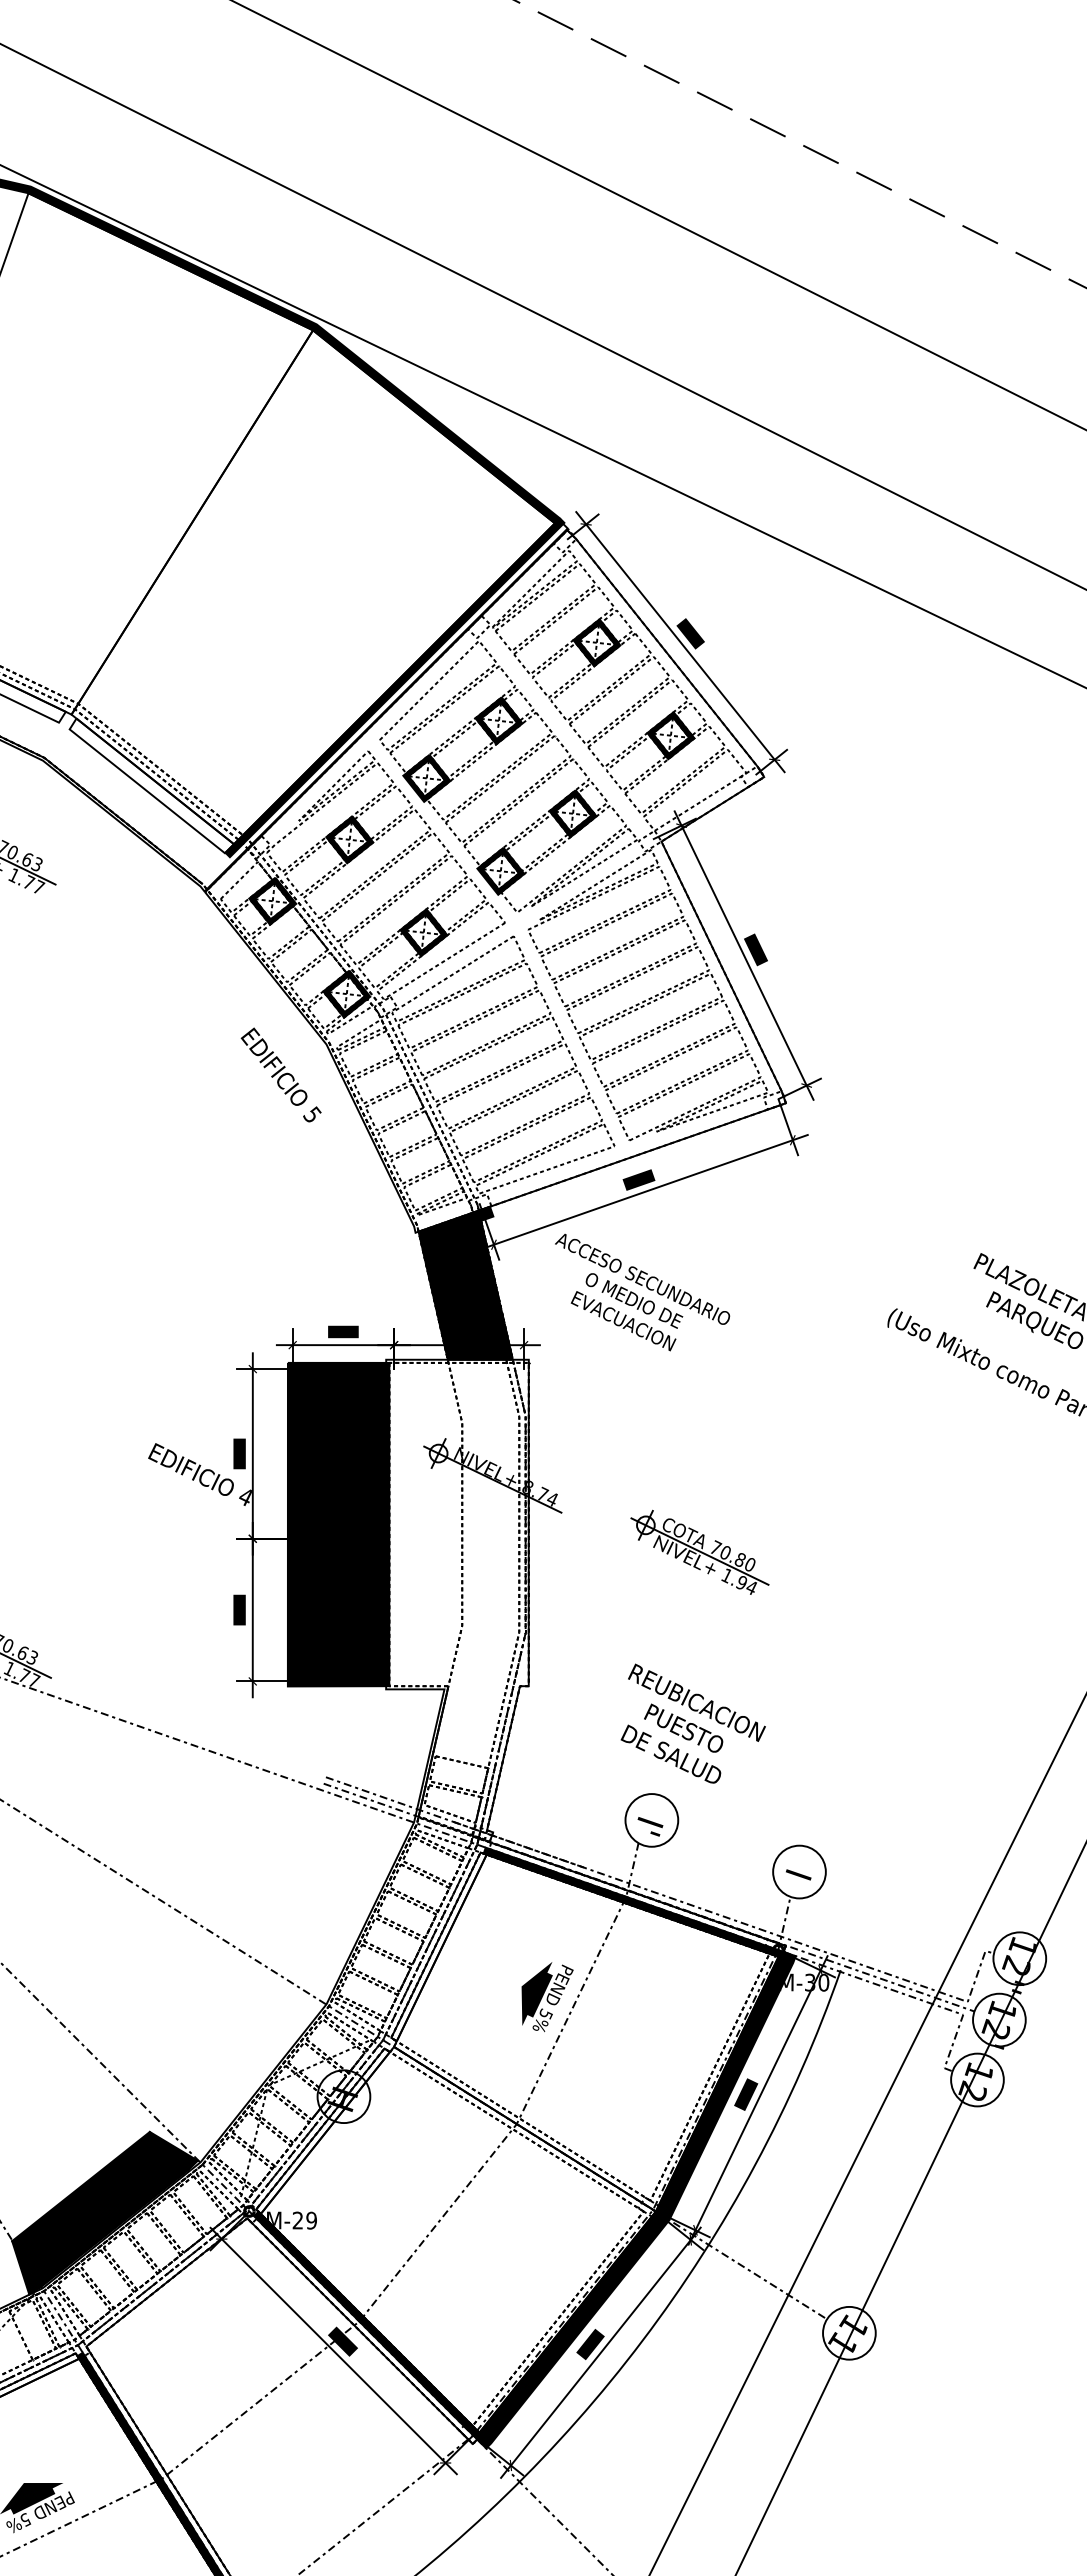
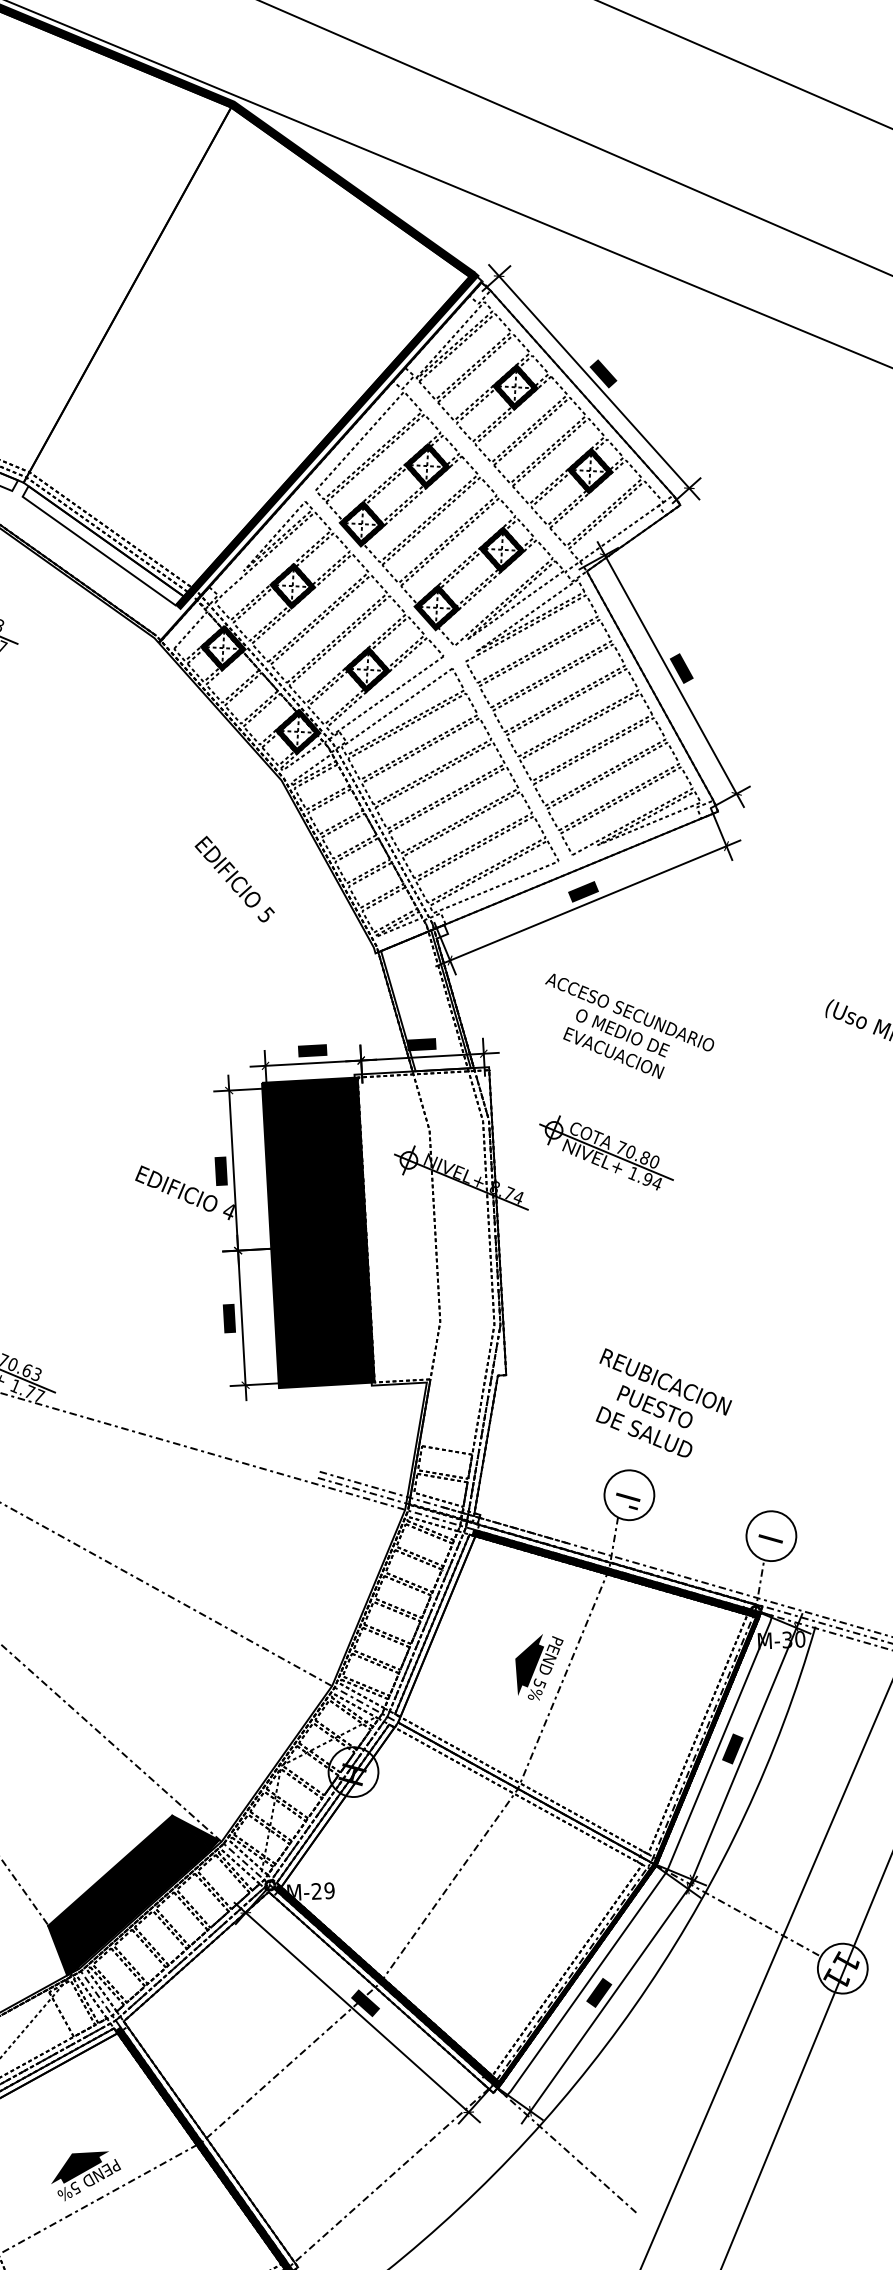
text: (280, 1074) -> (234, 878), moved
fill: (465, 1282) -> (425, 997), removed
text: (642, 1292) -> (630, 1025), moved
part: (699, 1551) -> (606, 1152), moved
fill: (636, 2199) -> (634, 1853), removed

